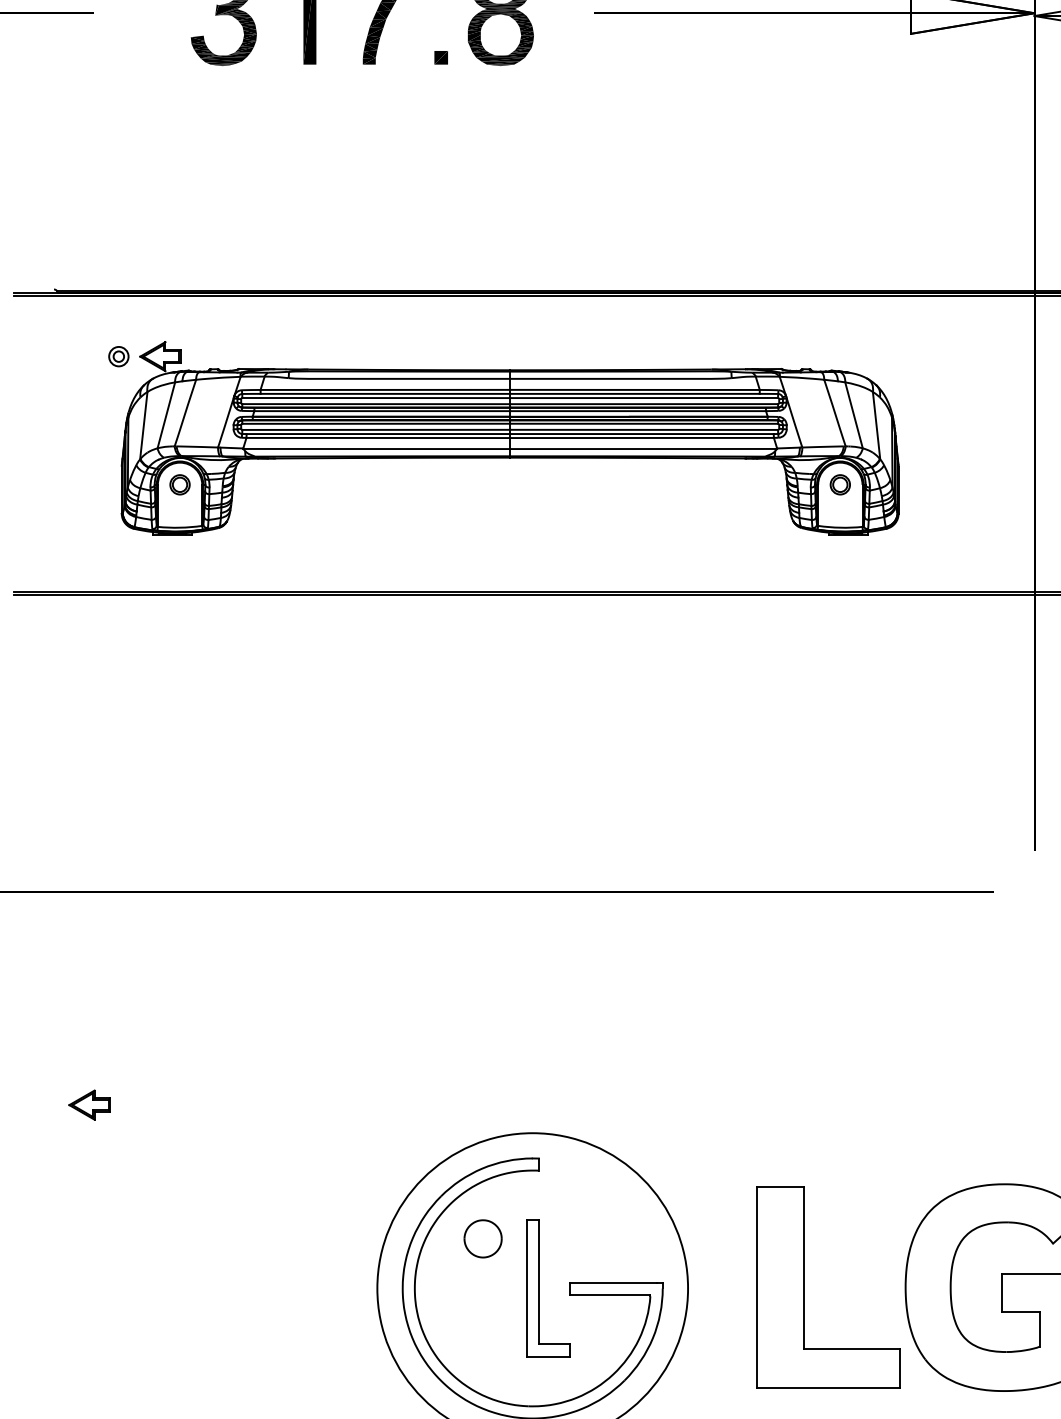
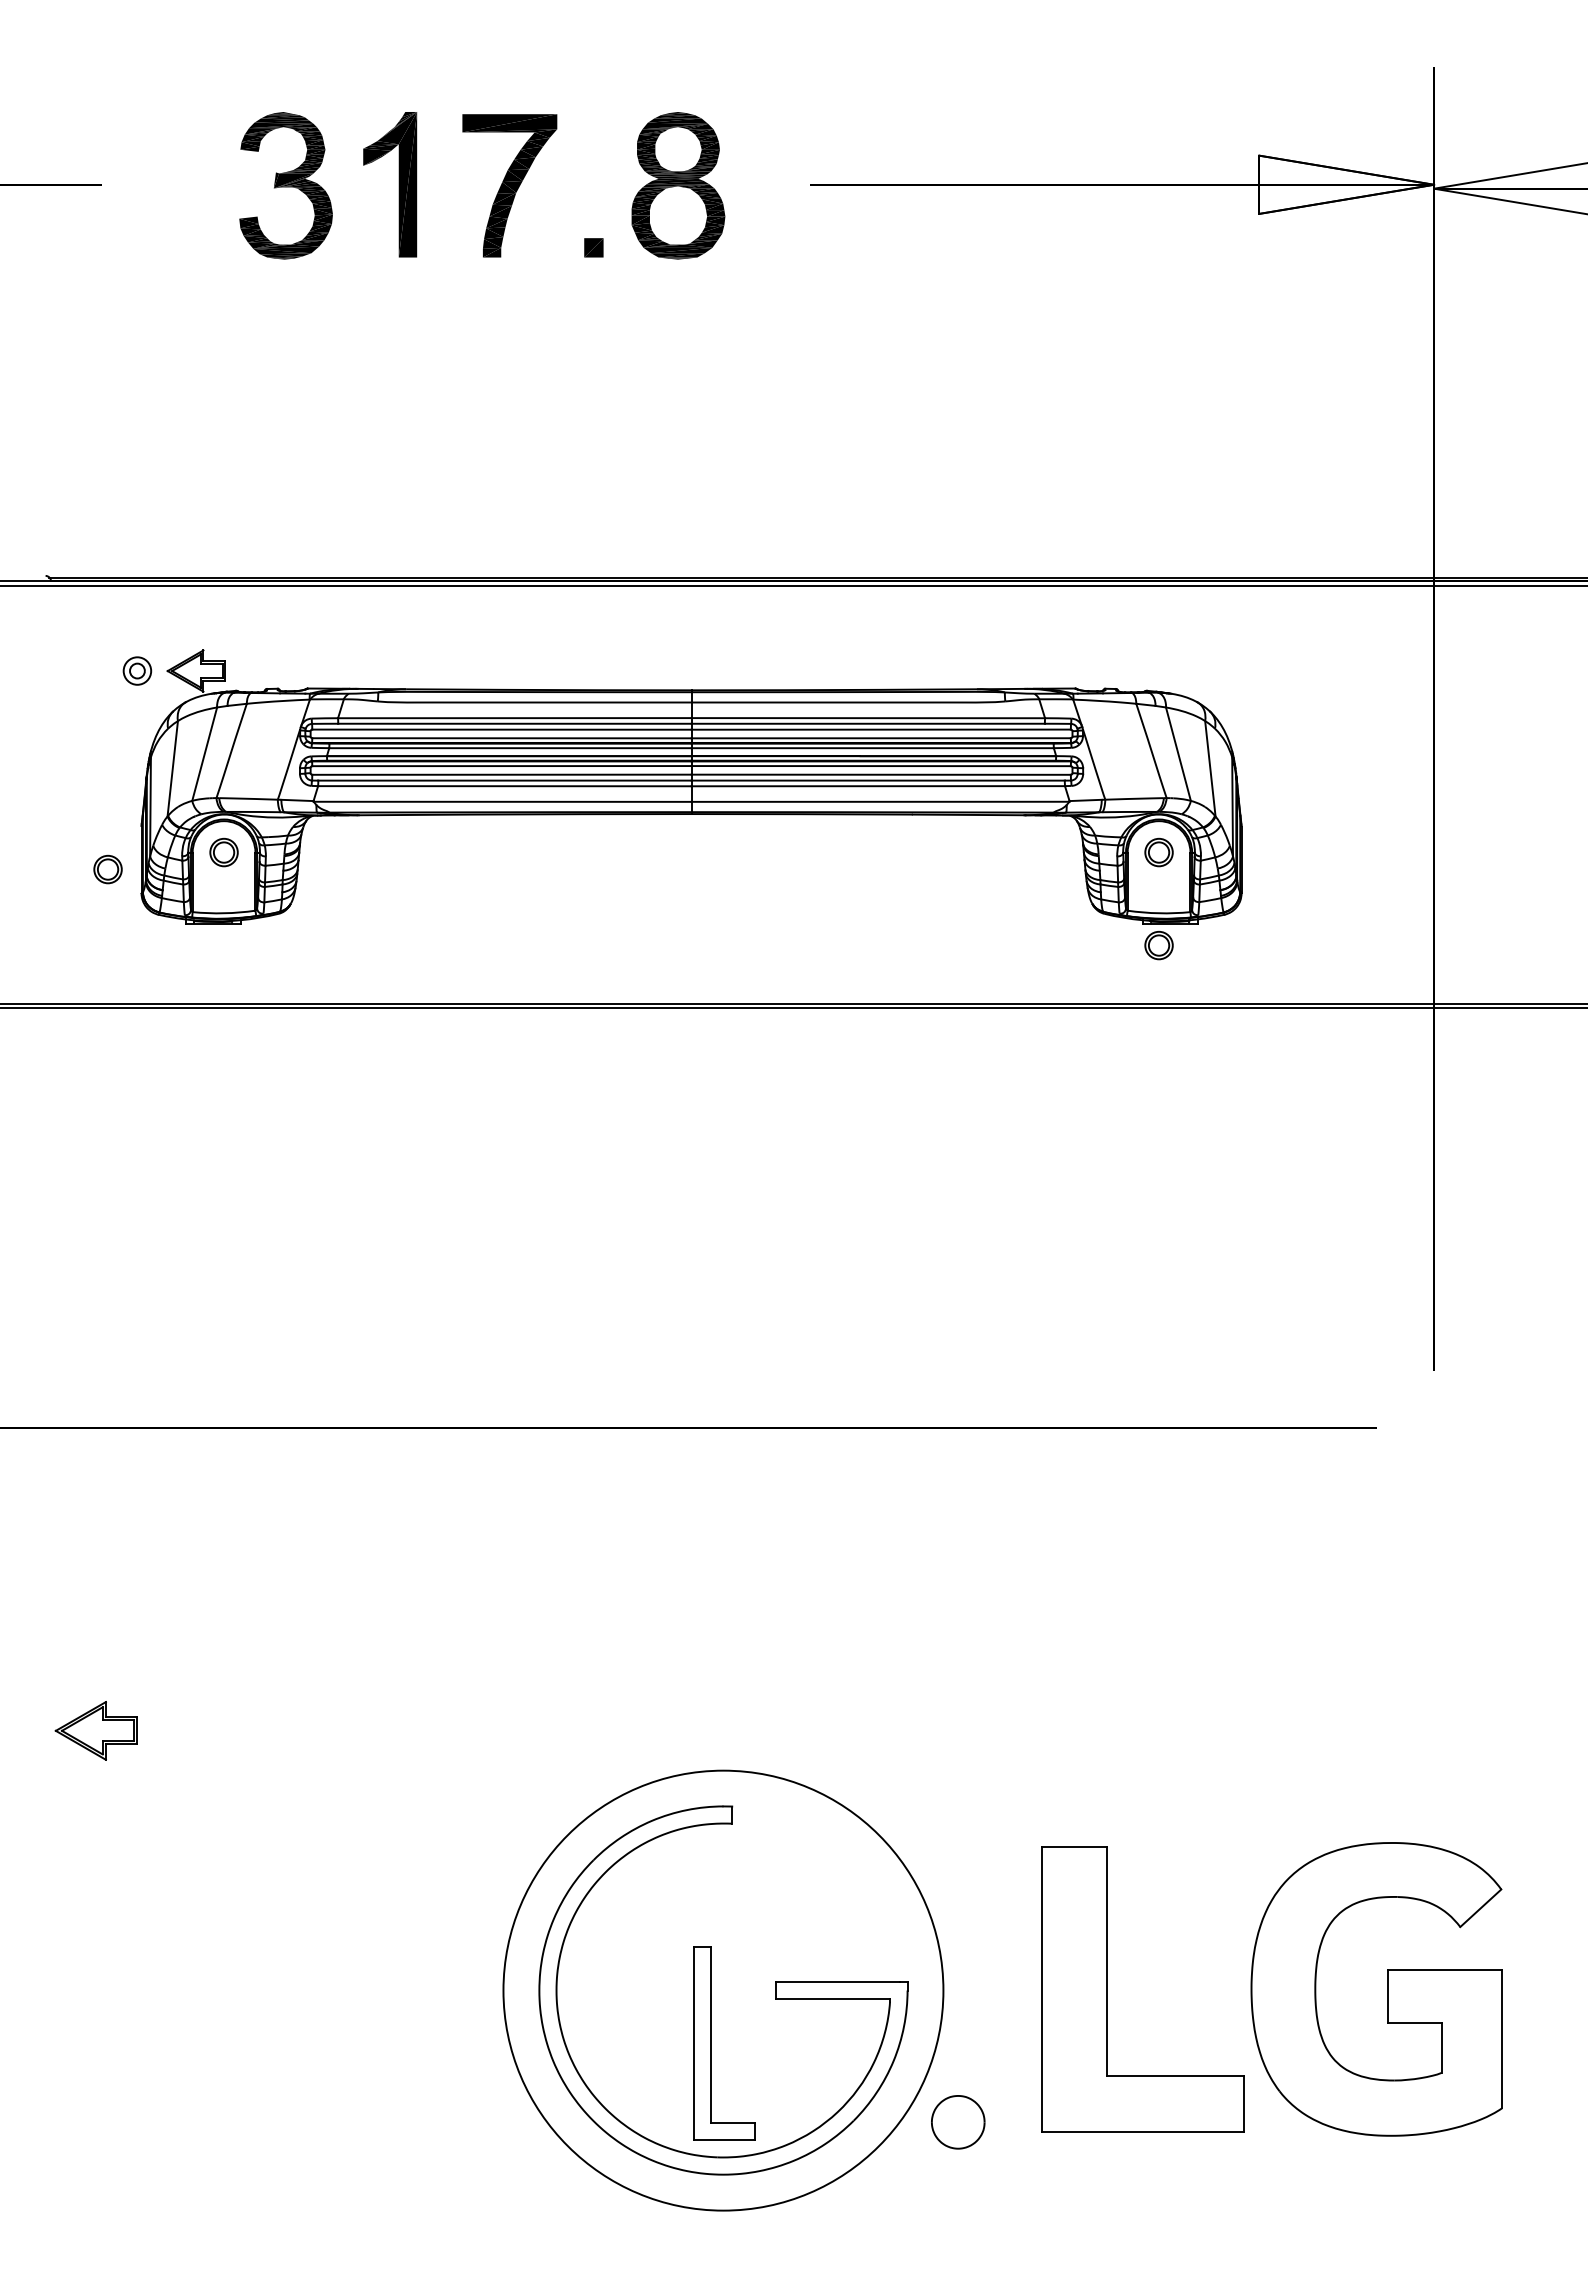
part: (97, 496) -> (107, 869), added
part: (839, 550) -> (1158, 945), added
part: (89, 1104) -> (95, 1730), size x1.4
part: (483, 1239) -> (958, 2122), moved
part: (539, 1288) -> (711, 2043), moved

